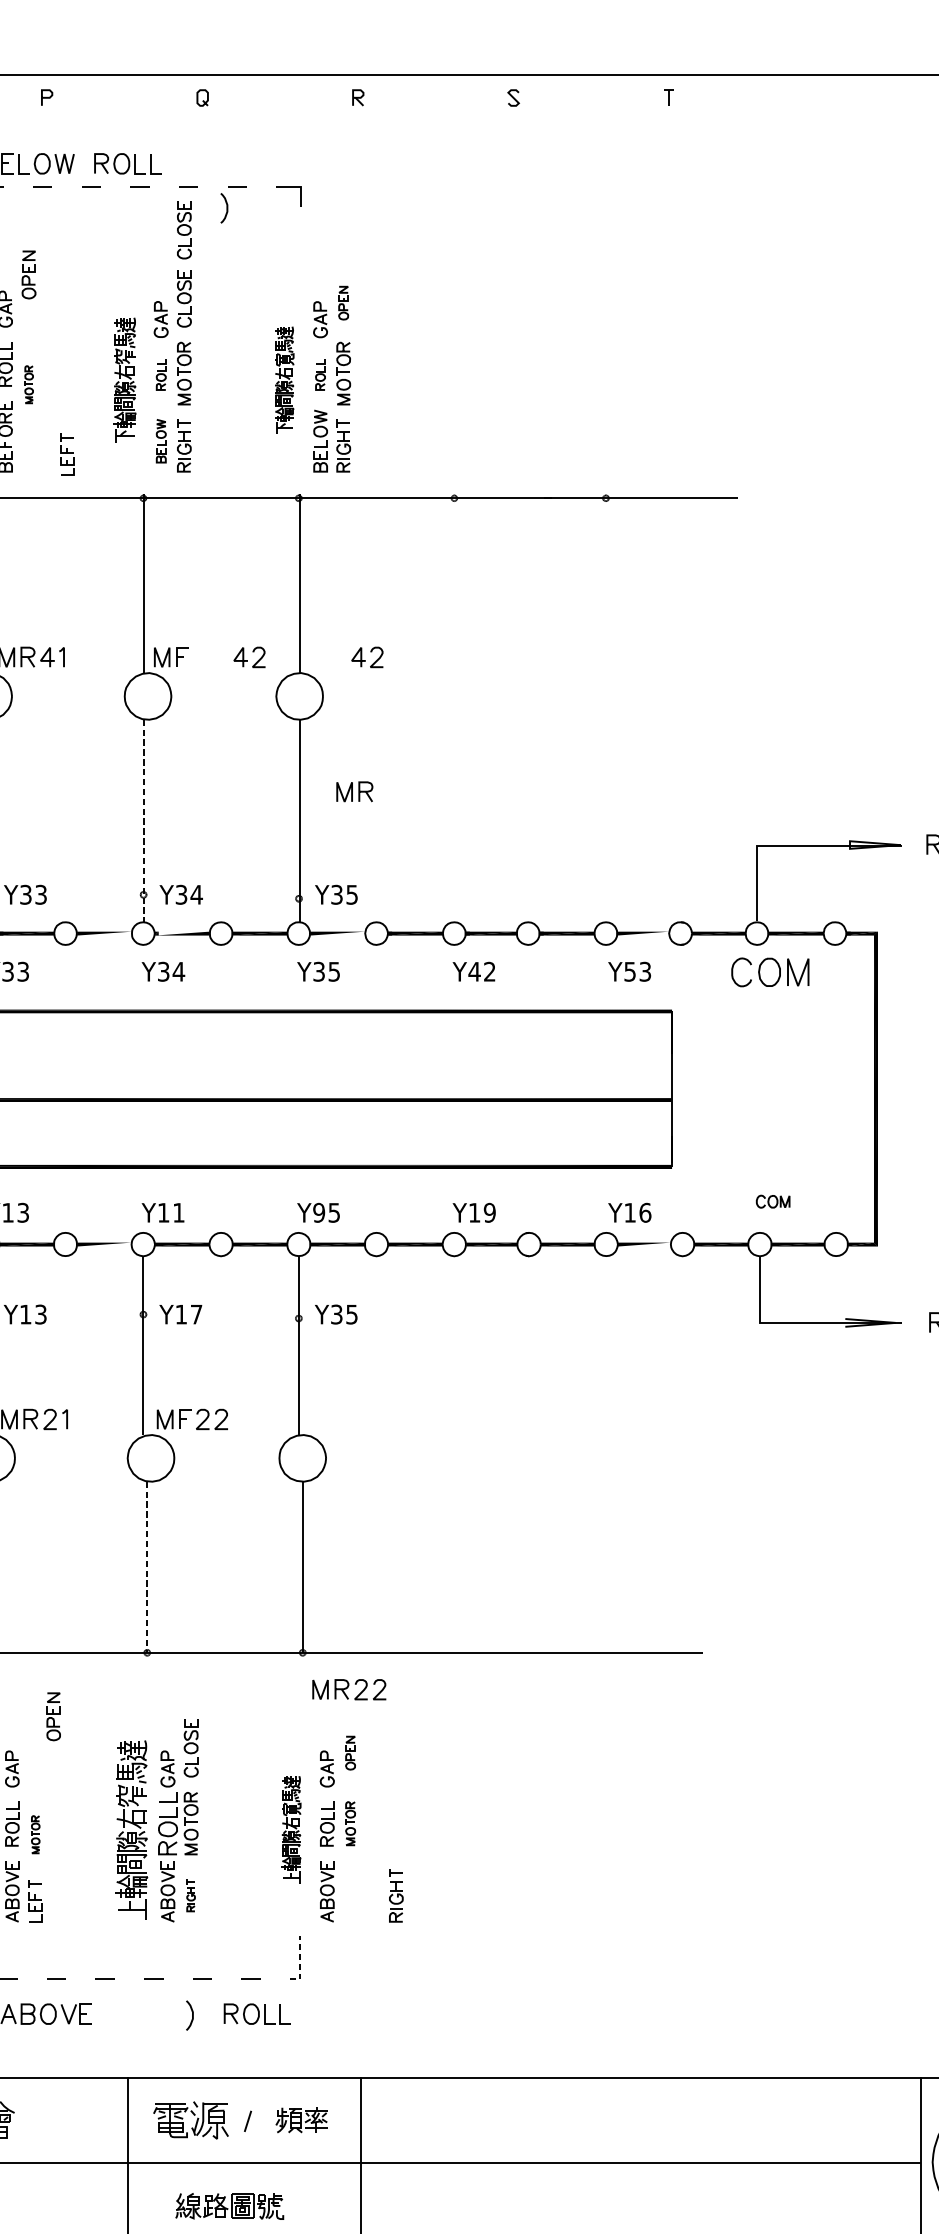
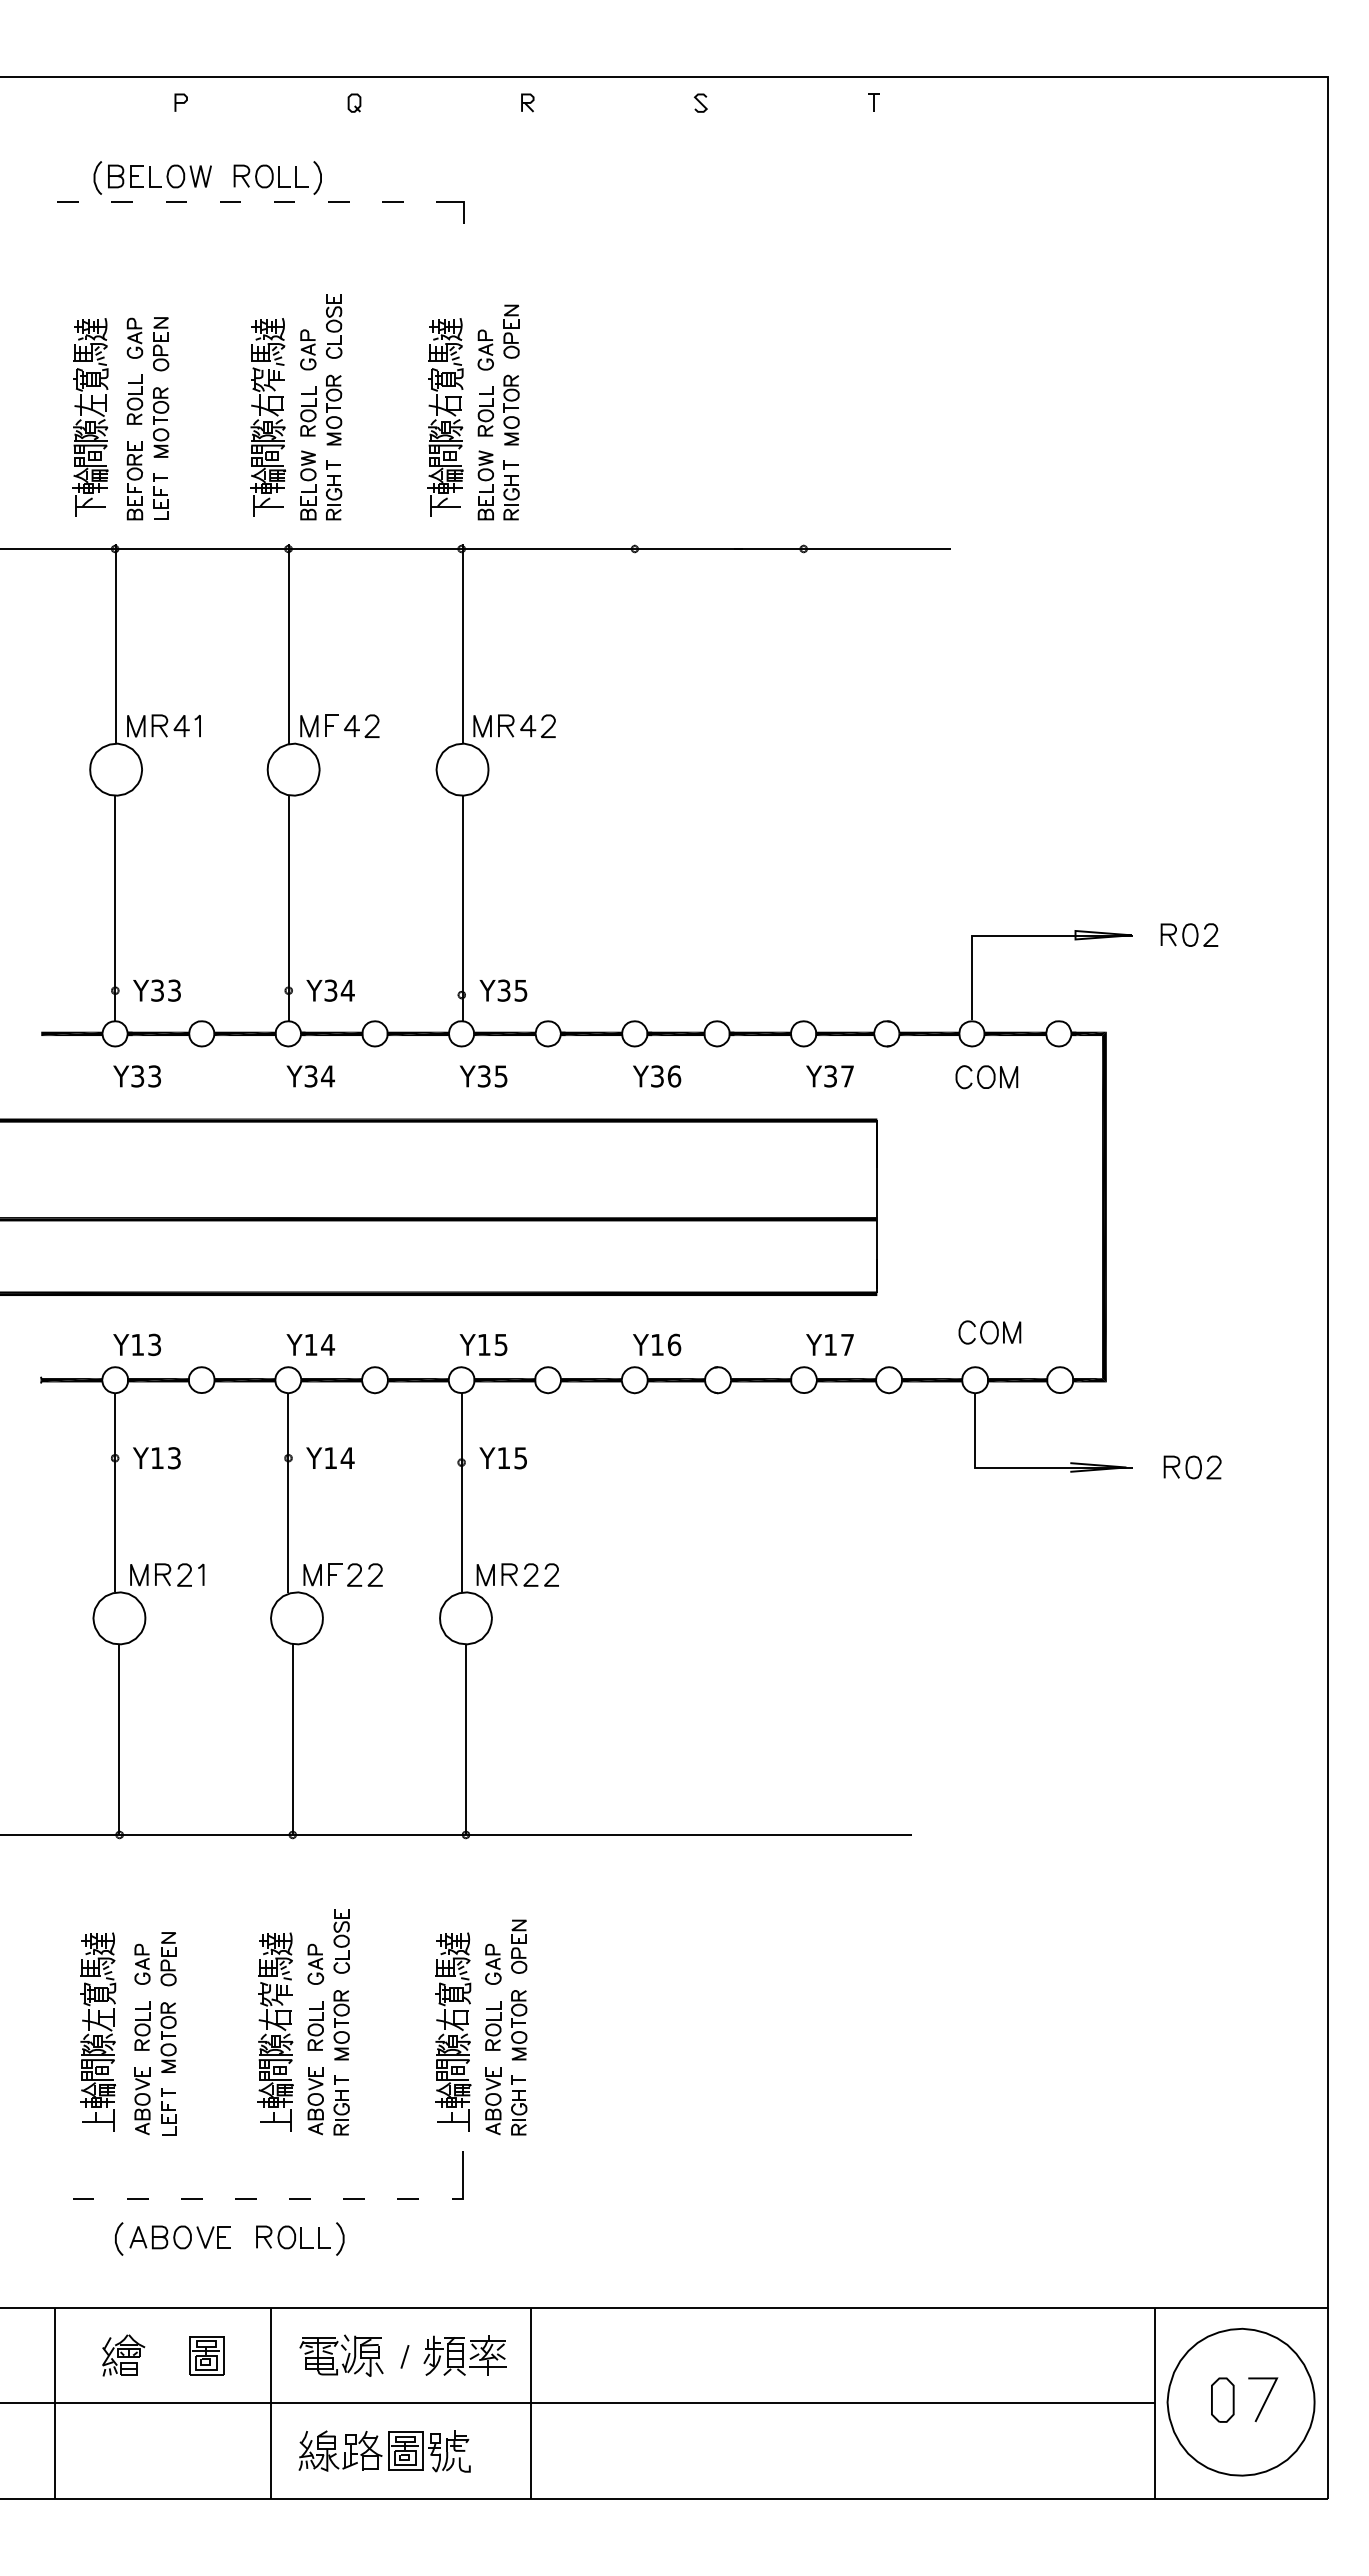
curve: (226, 207) -> (320, 177), moved
part: (184, 230) -> (334, 250), removed
part: (29, 275) -> (161, 344), moved
part: (343, 303) -> (511, 331), size x1.43
part: (161, 374) -> (308, 411), size x1.43
part: (320, 374) -> (485, 411), size x1.43
part: (124, 380) -> (267, 417), size x1.43
part: (284, 380) -> (445, 417), size x1.67
part: (29, 384) -> (161, 422), size x1.67
part: (161, 441) -> (308, 485), size x1.43
part: (67, 454) -> (160, 496), moved
part: (249, 656) -> (361, 725), moved
part: (354, 791) -> (493, 725), moved
line: (144, 821) -> (289, 909), dashed -> solid
fill: (103, 933) -> (244, 1033), added
fill: (182, 933) -> (331, 1033), added
fill: (337, 933) -> (504, 1033), added
fill: (643, 933) -> (845, 1033), added
text: (481, 971) -> (665, 1076), Y42 -> Y36
text: (637, 971) -> (838, 1076), Y53 -> Y37
part: (770, 972) -> (986, 1077), size x0.71
part: (772, 1201) -> (989, 1332), size x1.67
text: (178, 1212) -> (327, 1344), Y11 -> Y14
text: (318, 1212) -> (483, 1344), Y95 -> Y15
text: (489, 1212) -> (674, 1344), Y19 -> Y16
text: (645, 1212) -> (847, 1344), Y16 -> Y17
fill: (103, 1244) -> (244, 1380), added
fill: (644, 1244) -> (846, 1380), added
text: (196, 1313) -> (347, 1457), Y17 -> Y14
text: (336, 1314) -> (503, 1458), Y35 -> Y15
line: (147, 1568) -> (292, 1740), dashed -> solid
part: (349, 1689) -> (517, 1574), moved
part: (53, 1717) -> (168, 1959), moved
part: (350, 1752) -> (519, 1946), size x1.43
part: (167, 1823) -> (315, 2025), size x0.71
part: (350, 1823) -> (519, 2025), size x1.43
part: (291, 1829) -> (453, 2031), size x1.67
part: (35, 1834) -> (168, 2037), size x1.67
part: (191, 1895) -> (341, 2105), size x1.67
part: (396, 1895) -> (519, 2105), moved
line: (300, 1963) -> (463, 2180), dashed -> solid
part: (257, 2014) -> (293, 2237), moved
part: (69, 2120) -> (206, 2355), added
part: (301, 2120) -> (464, 2355), size x1.43
part: (229, 2206) -> (384, 2451), size x1.43

